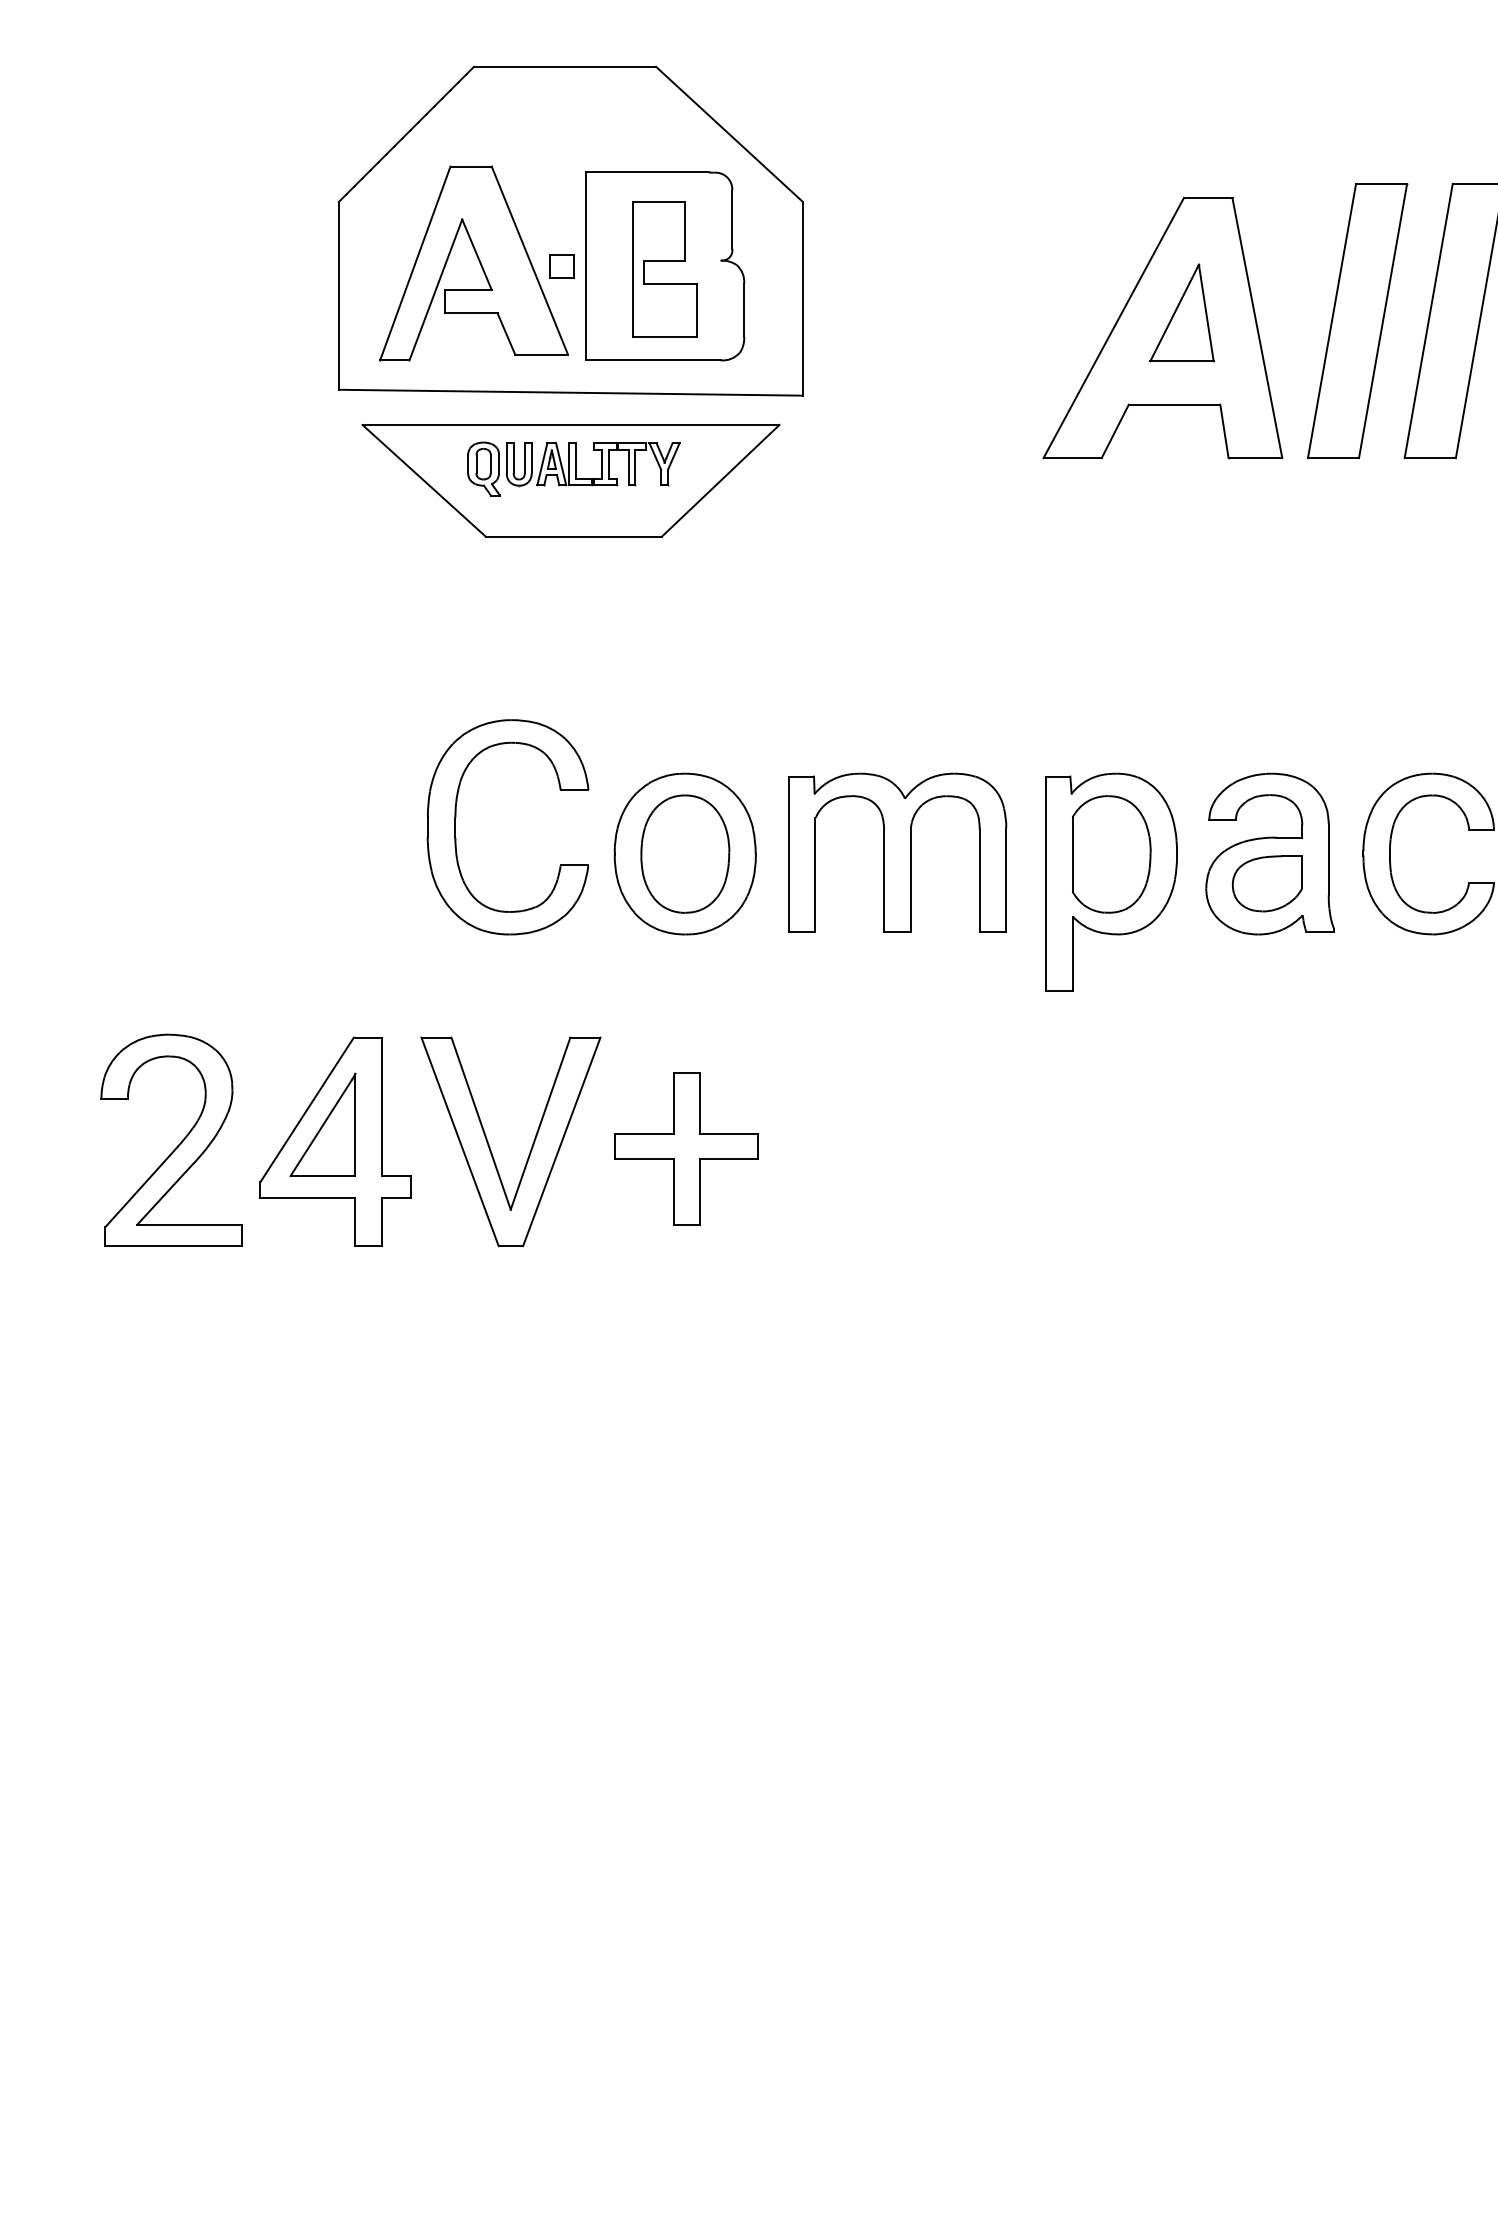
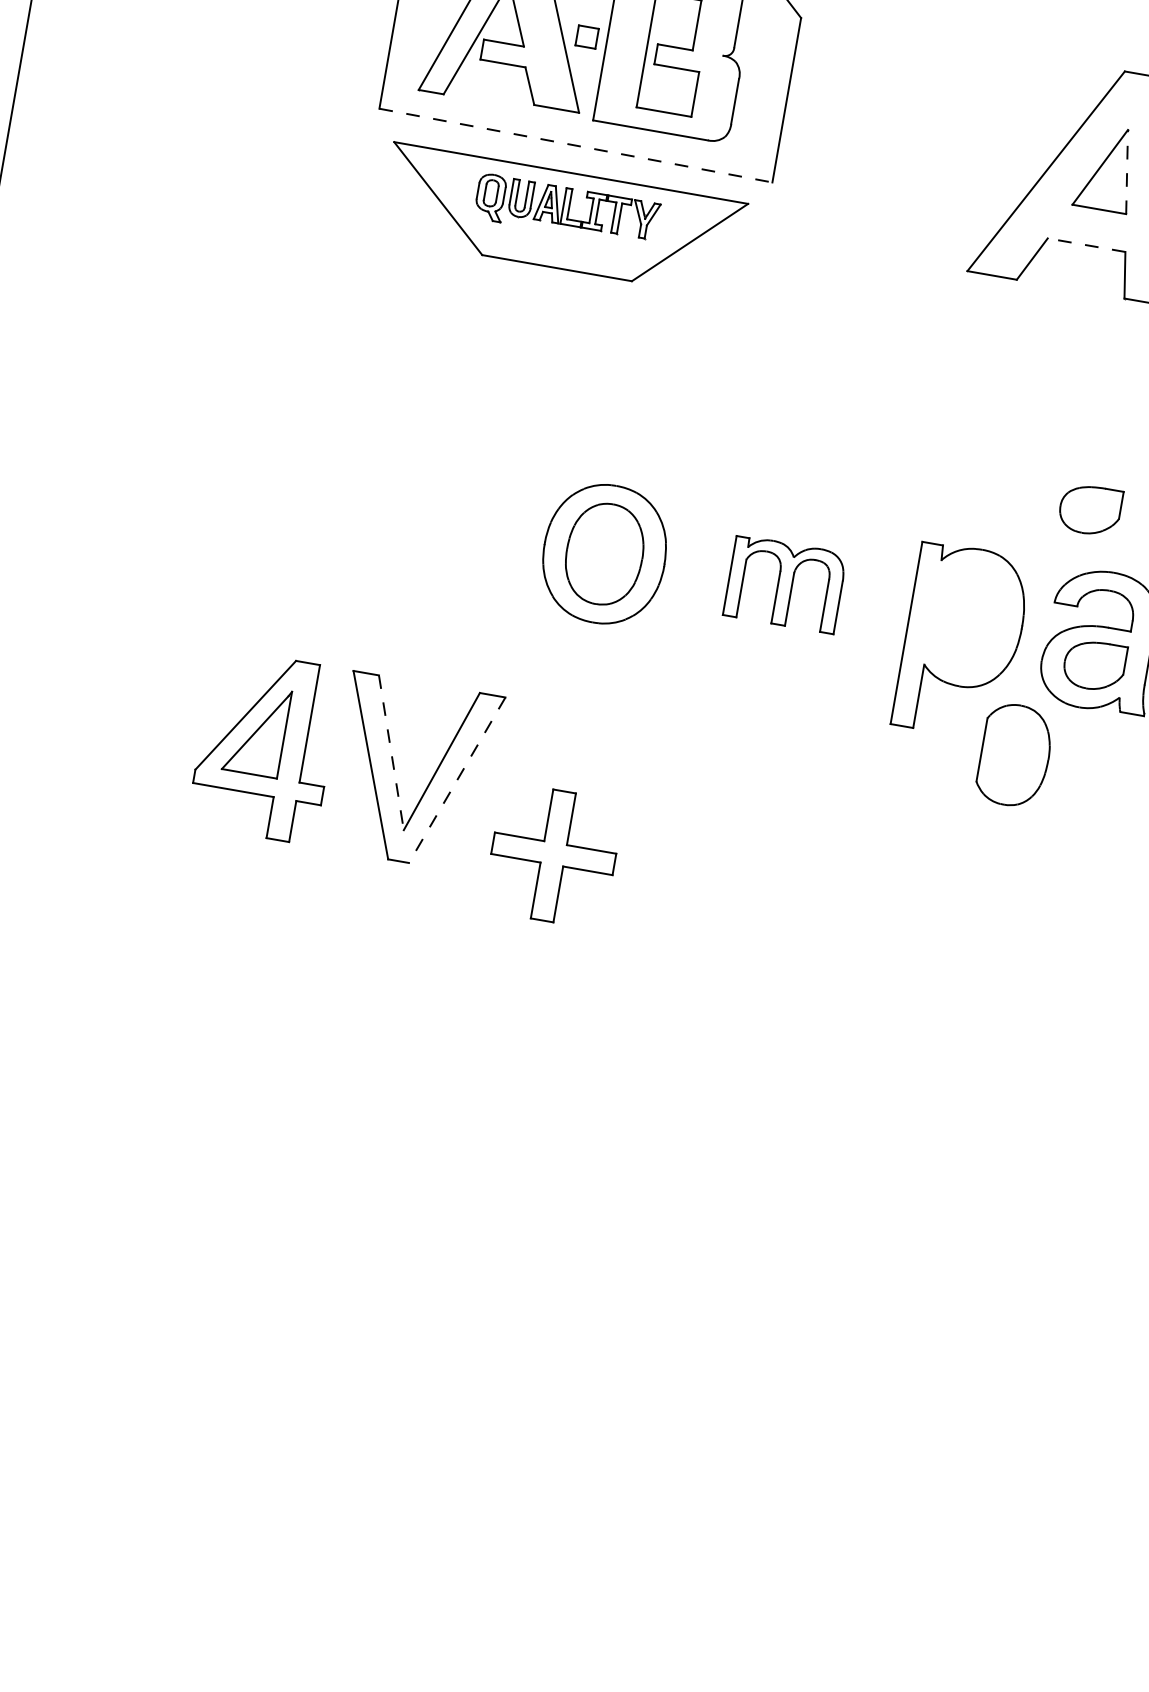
line: (1206, 312) -> (1127, 171), solid -> dashed
line: (571, 392) -> (576, 145), solid -> dashed
line: (1174, 404) -> (1086, 245), solid -> dashed
part: (1231, 706) -> (1090, 509), added
part: (456, 817) -> (415, 489), removed
part: (897, 852) -> (785, 584), size x0.6
part: (1111, 854) -> (1014, 755), moved
line: (481, 1123) -> (391, 752), solid -> dashed
line: (561, 1142) -> (456, 780), solid -> dashed
part: (177, 1145) -> (130, 726), removed
part: (686, 1148) -> (553, 855), moved

